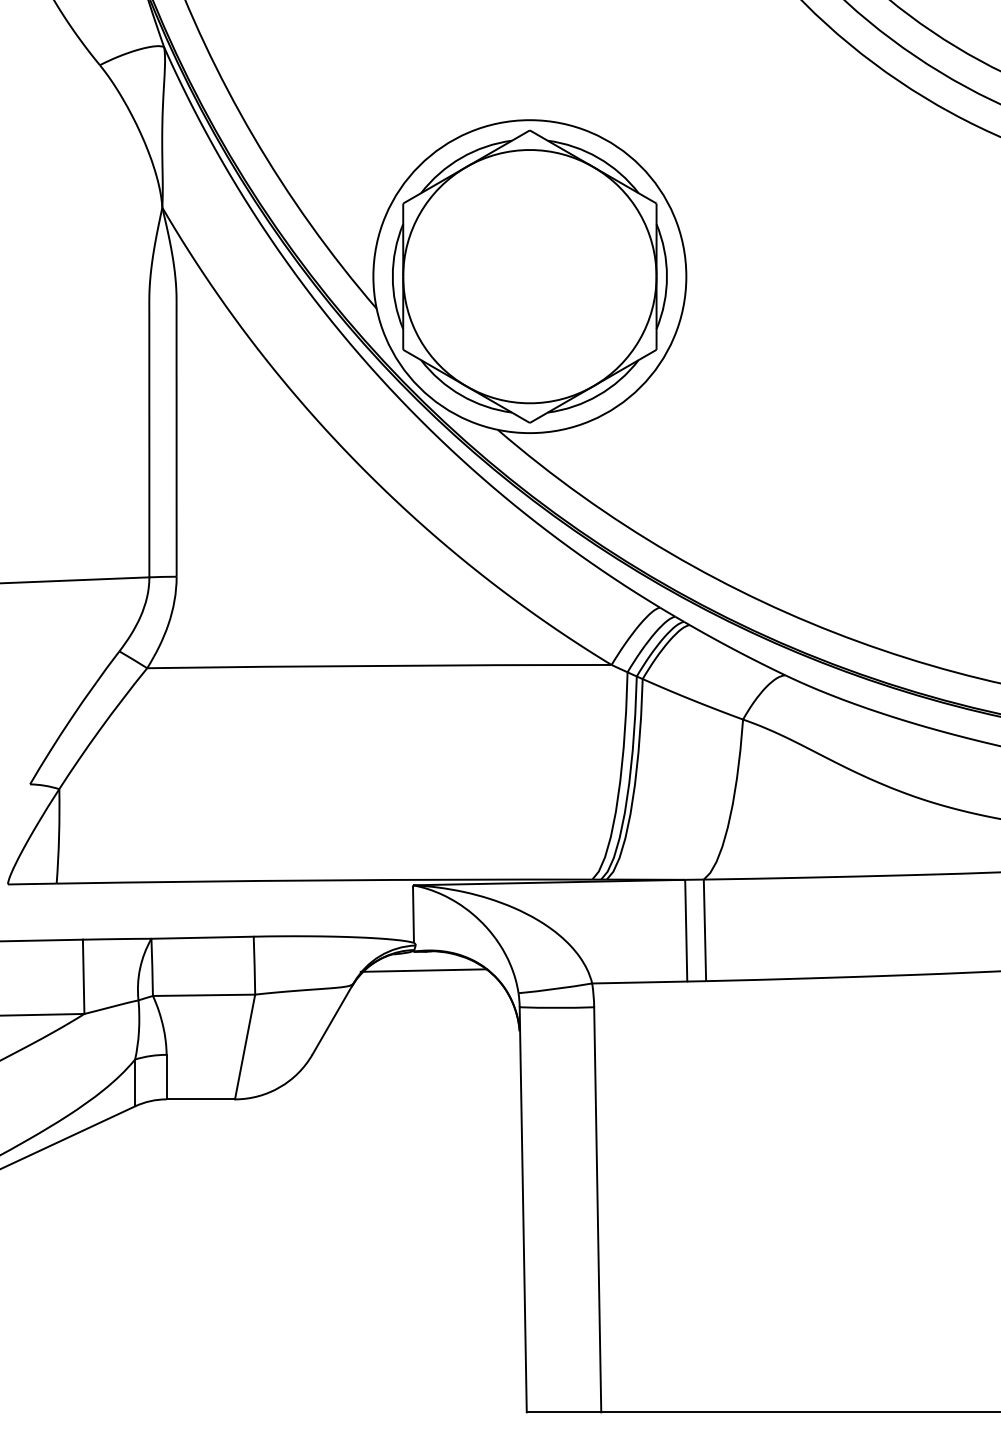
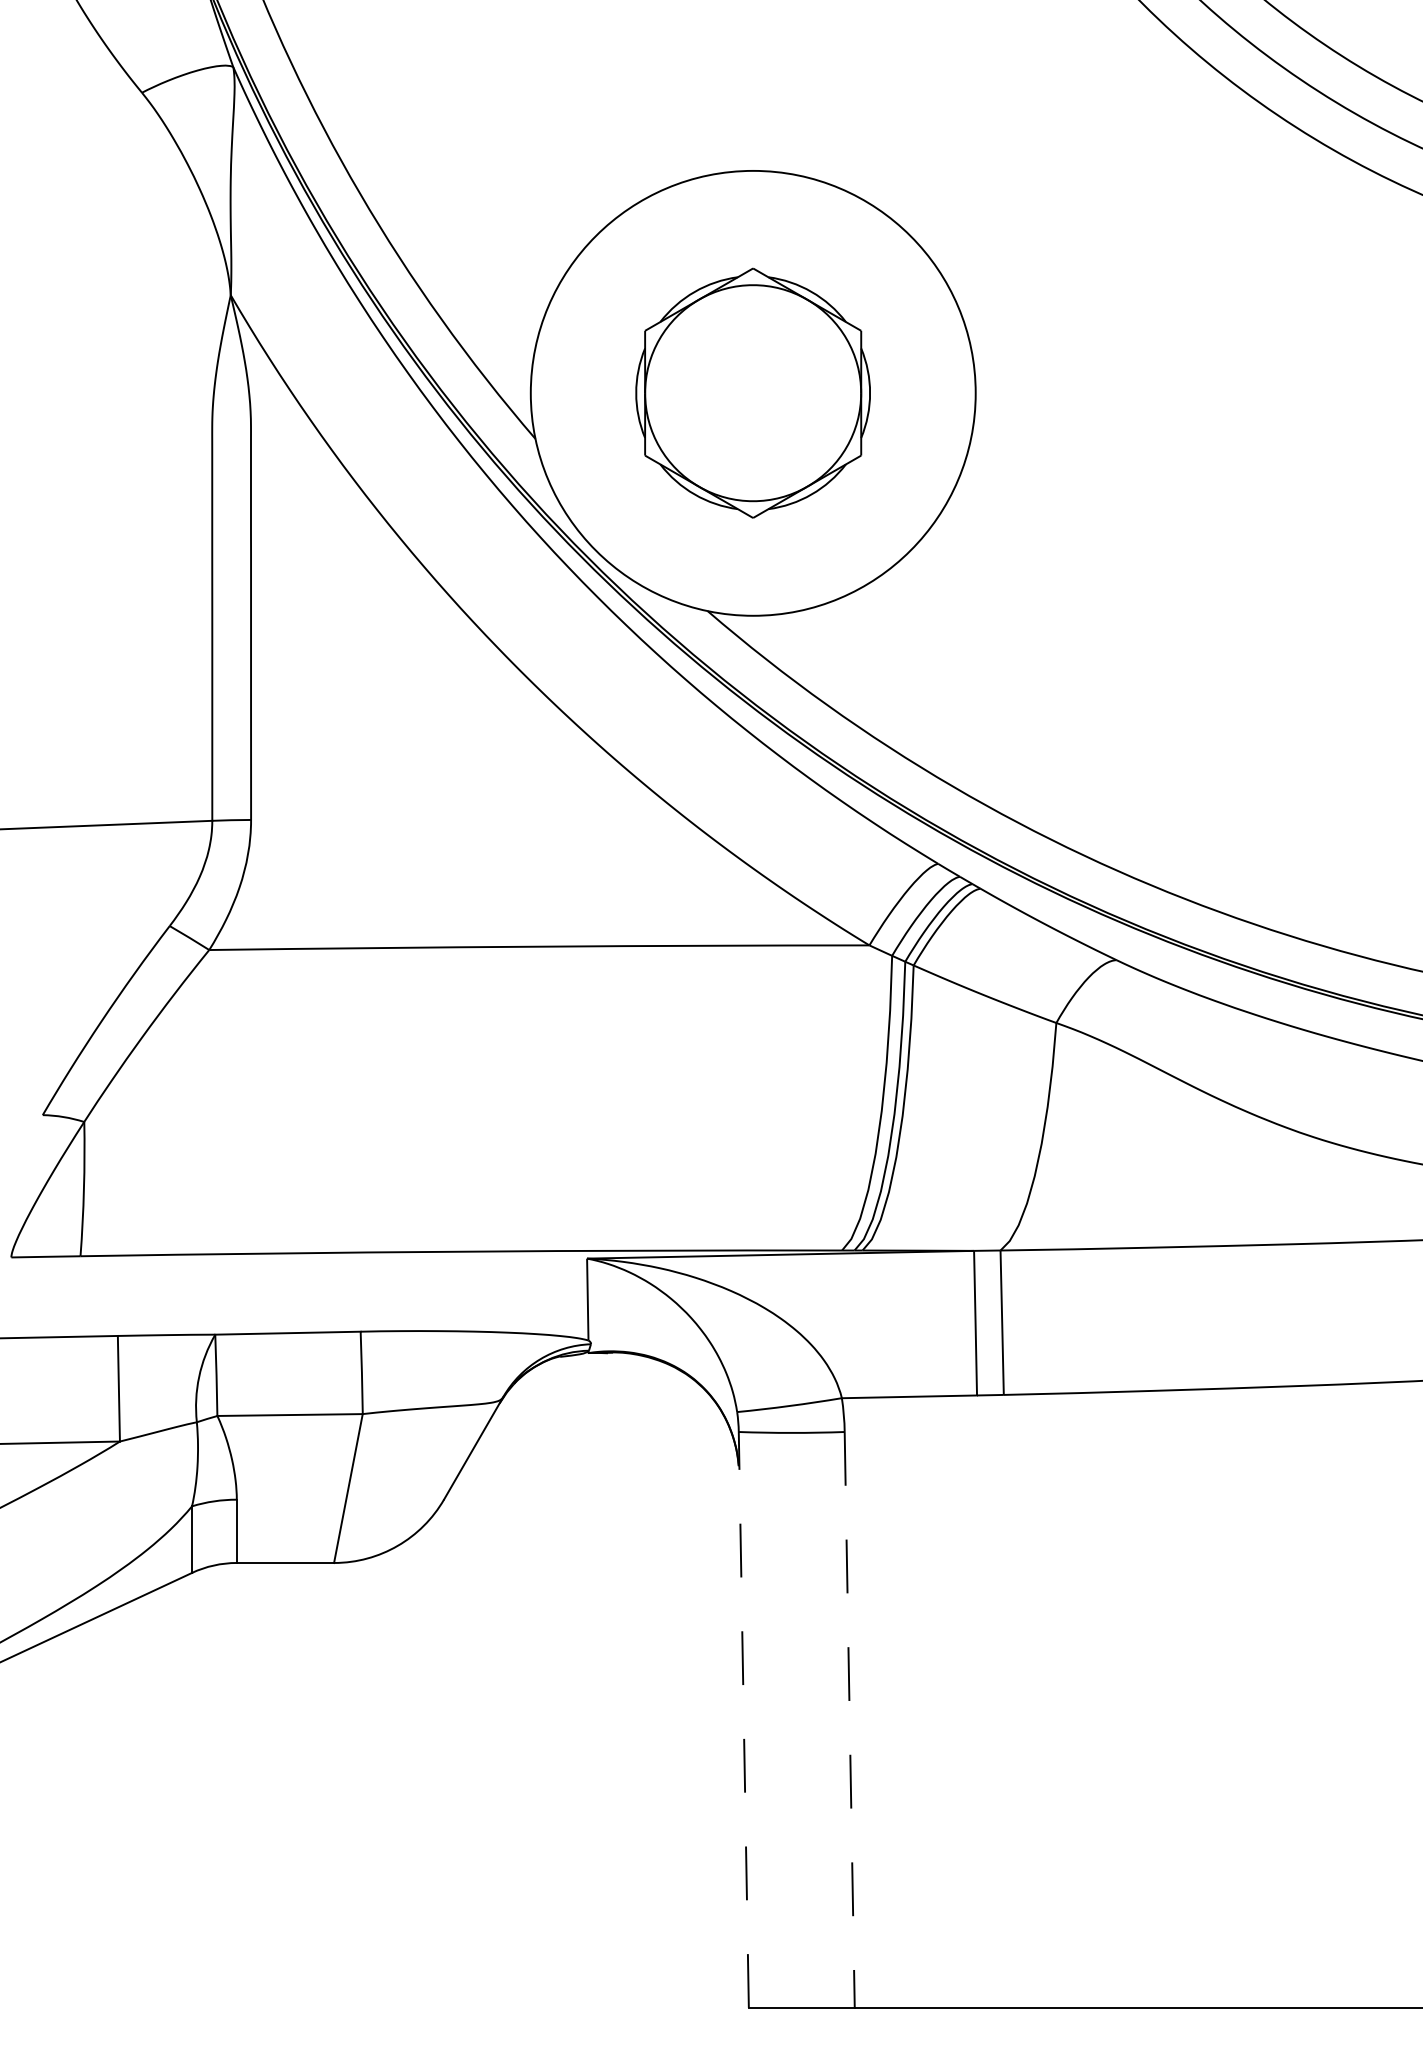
part: (529, 276) -> (752, 392), size x0.6
line: (423, 970) -> (601, 1379), removed
line: (523, 1209) -> (743, 1719), solid -> dashed
line: (597, 1210) -> (849, 1720), solid -> dashed

